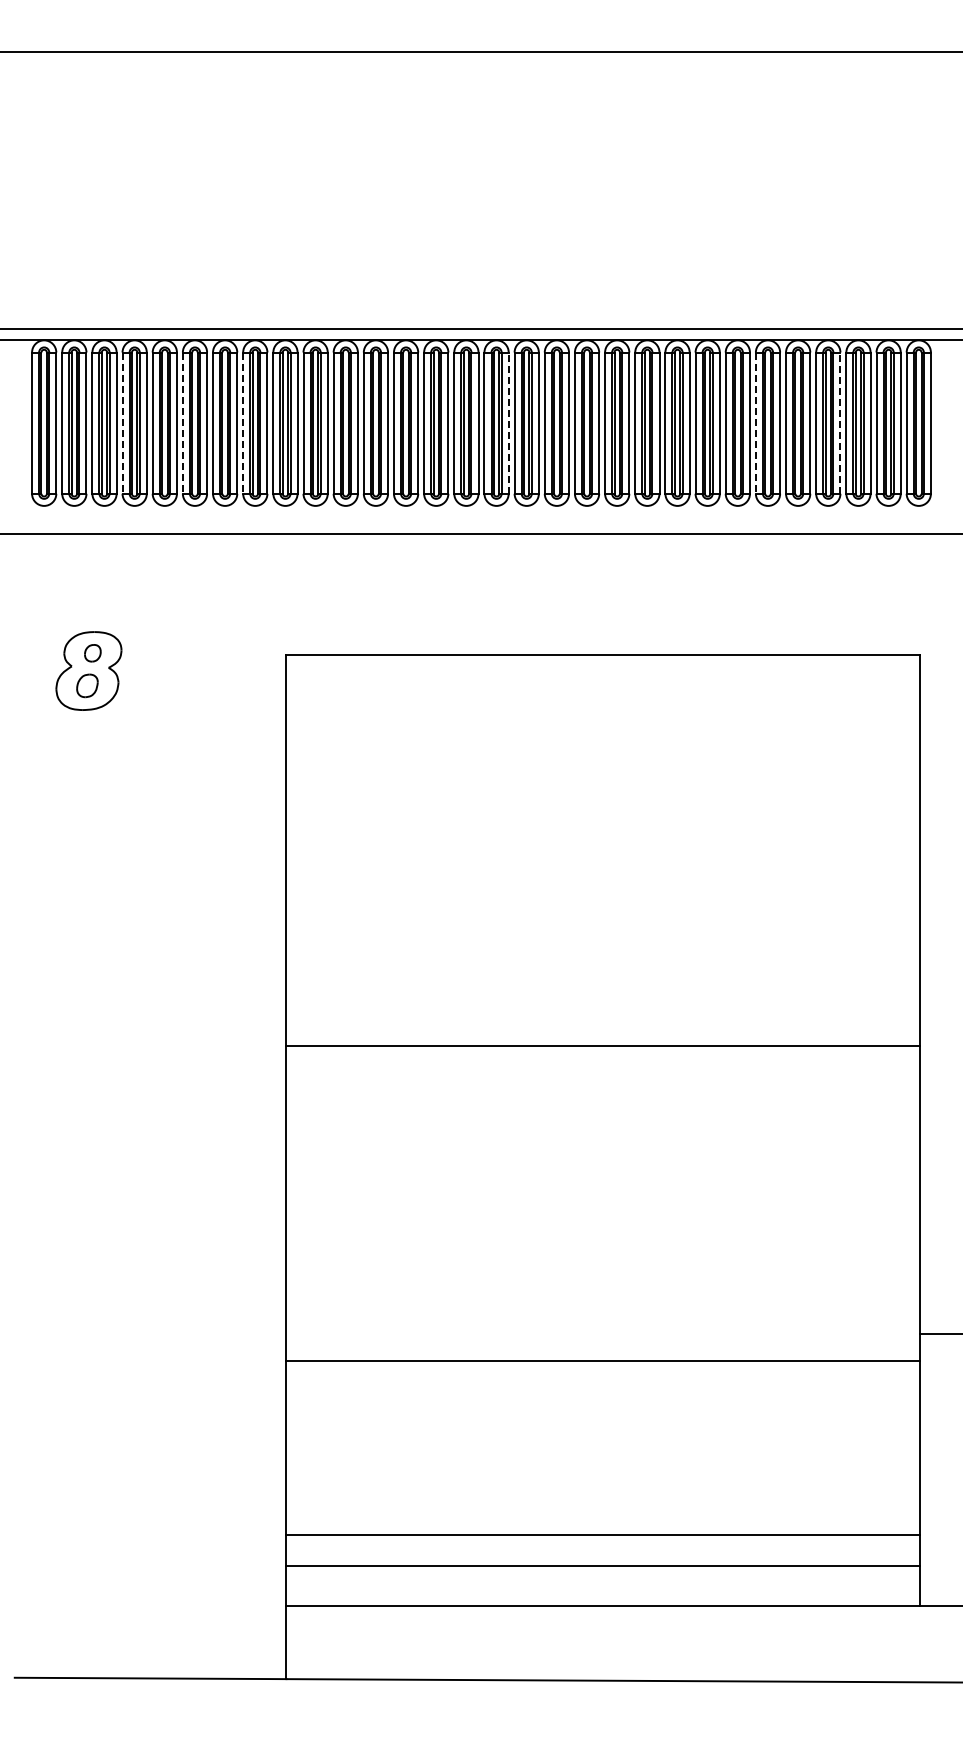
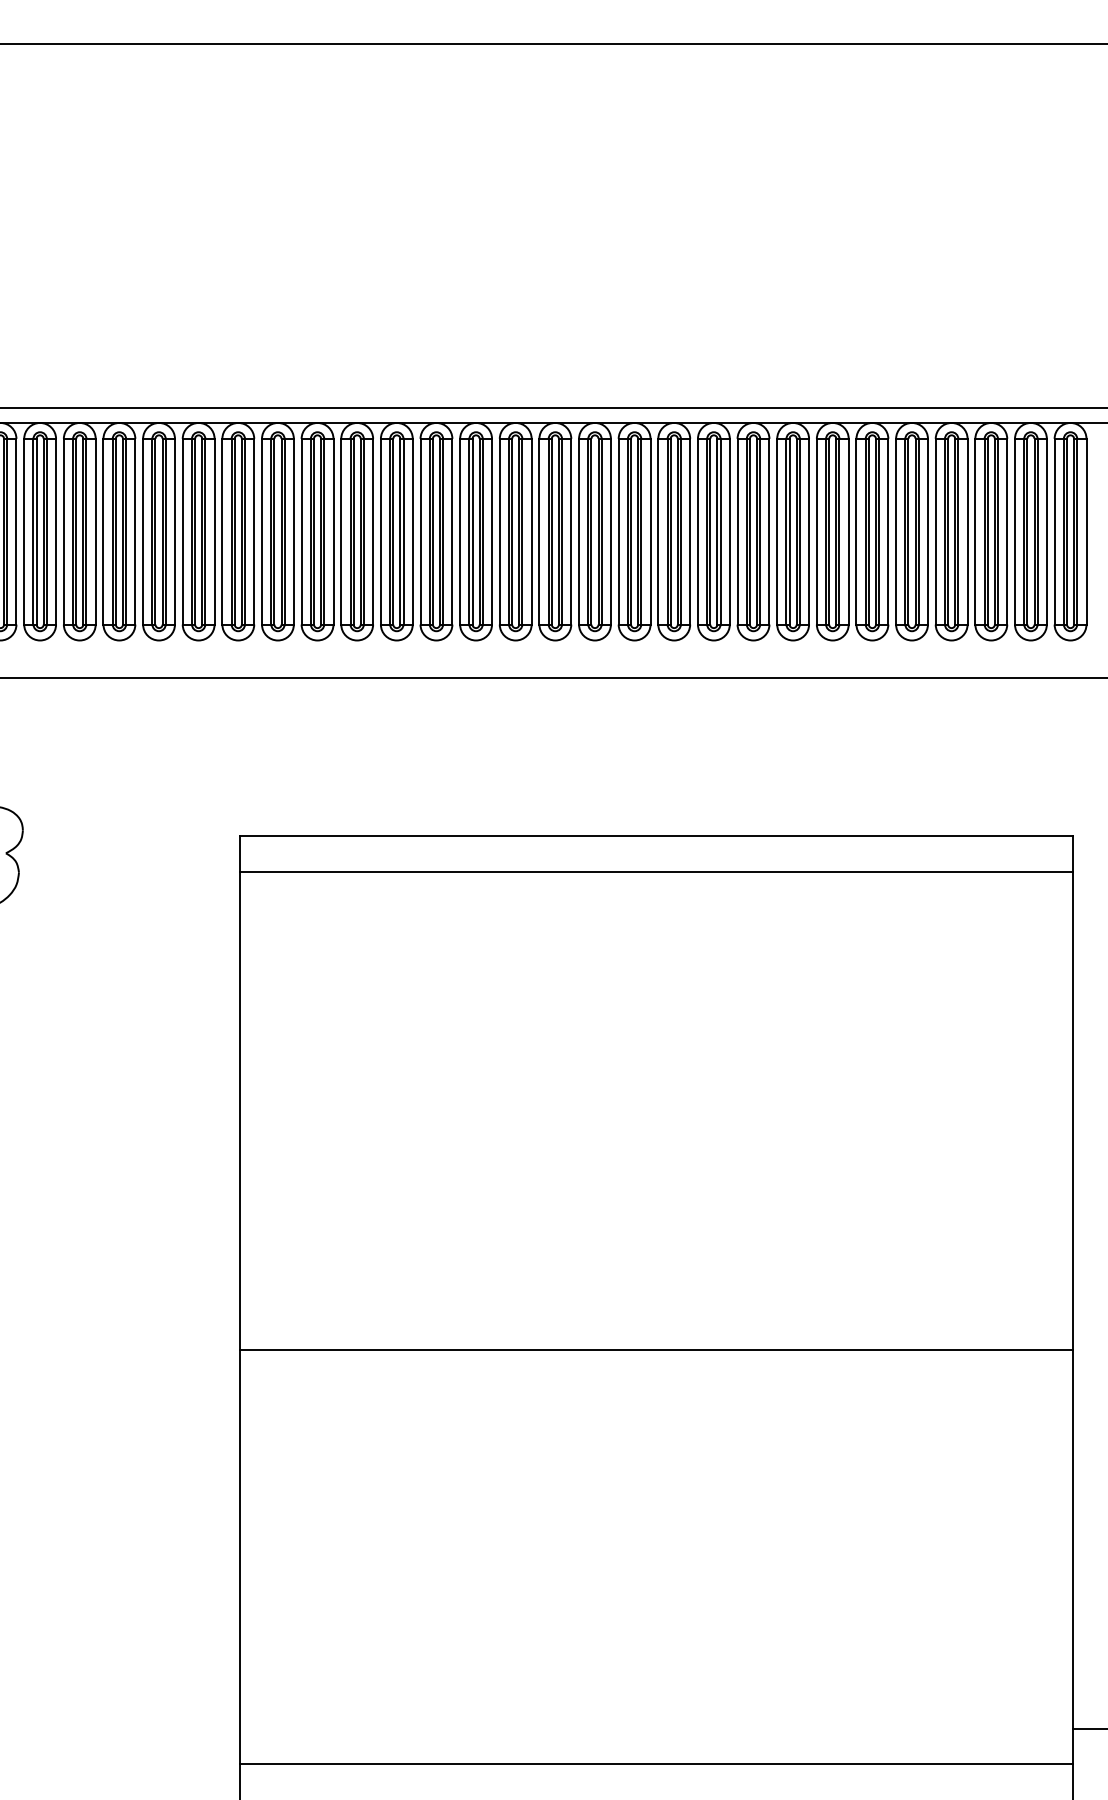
line: (122, 423) -> (24, 532), dashed -> solid
line: (182, 423) -> (103, 532), dashed -> solid
line: (243, 423) -> (183, 532), dashed -> solid
line: (508, 423) -> (531, 532), dashed -> solid
line: (755, 423) -> (855, 532), dashed -> solid
line: (840, 423) -> (967, 532), dashed -> solid
line: (603, 681) -> (656, 871), added

